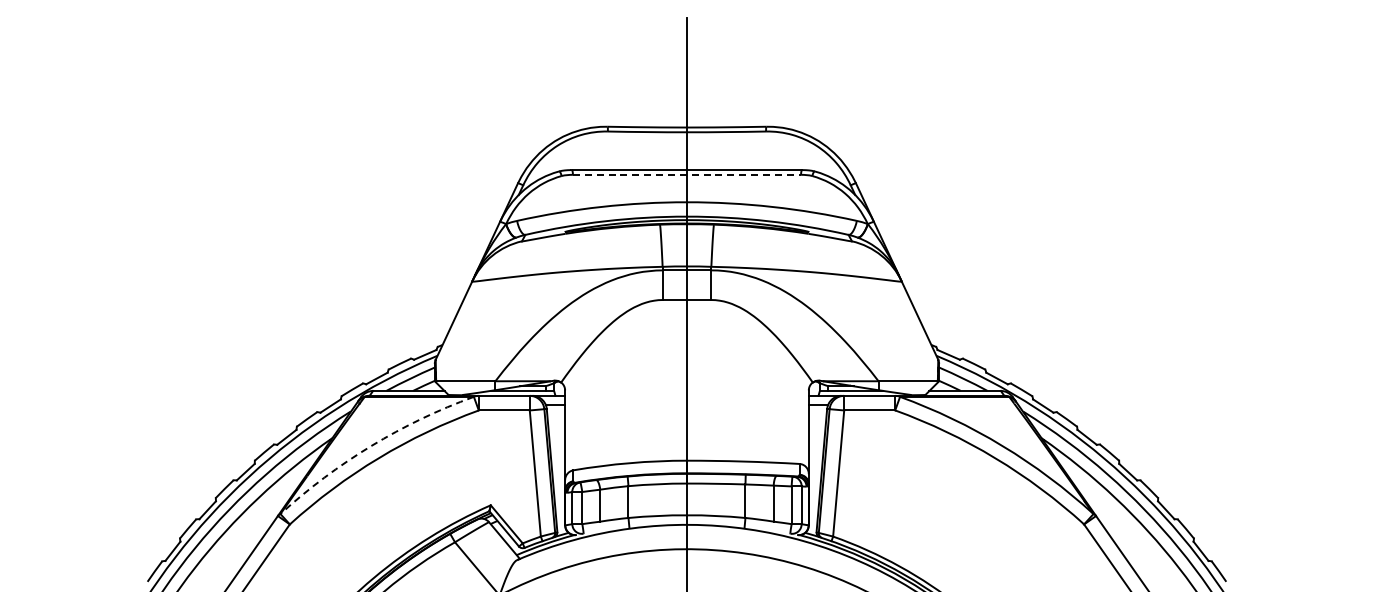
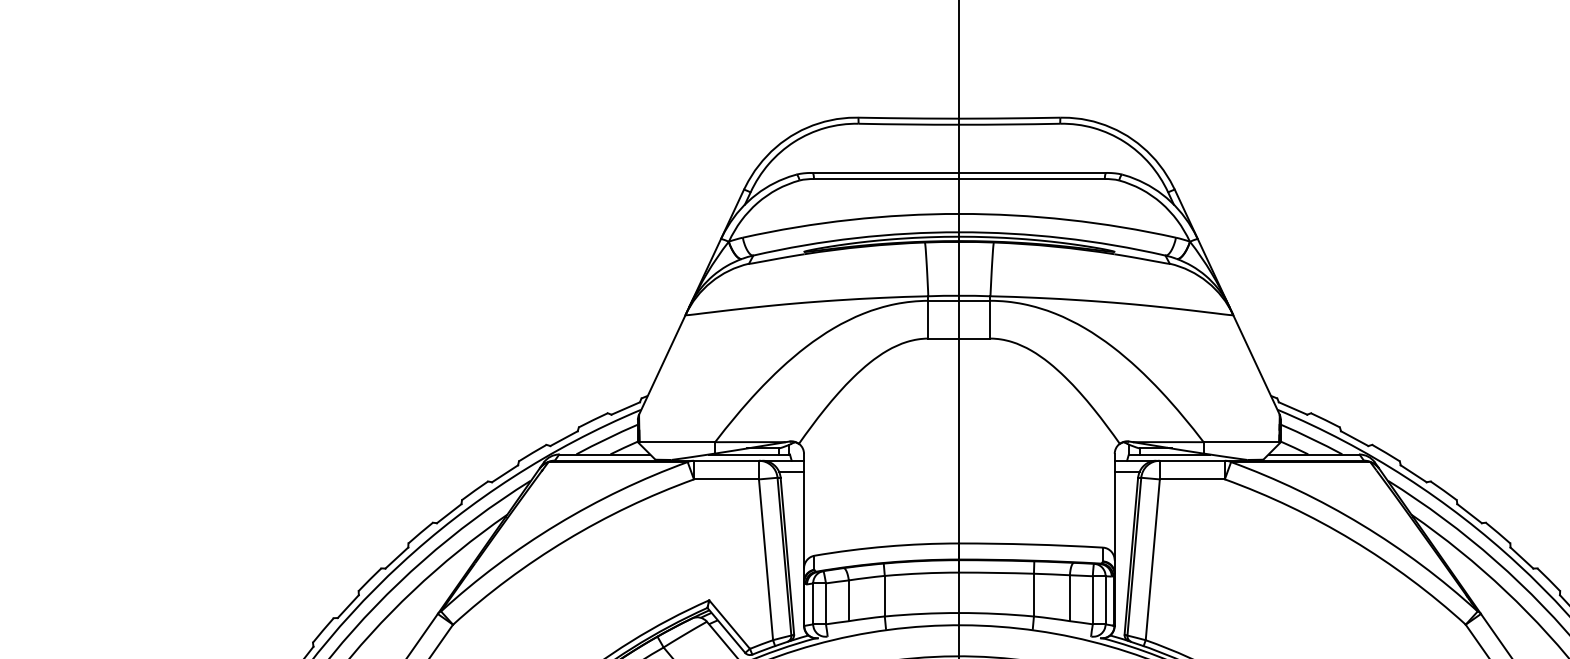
line: (687, 174) -> (960, 178), dashed -> solid
arc: (371, 445) -> (557, 524), dashed -> solid

